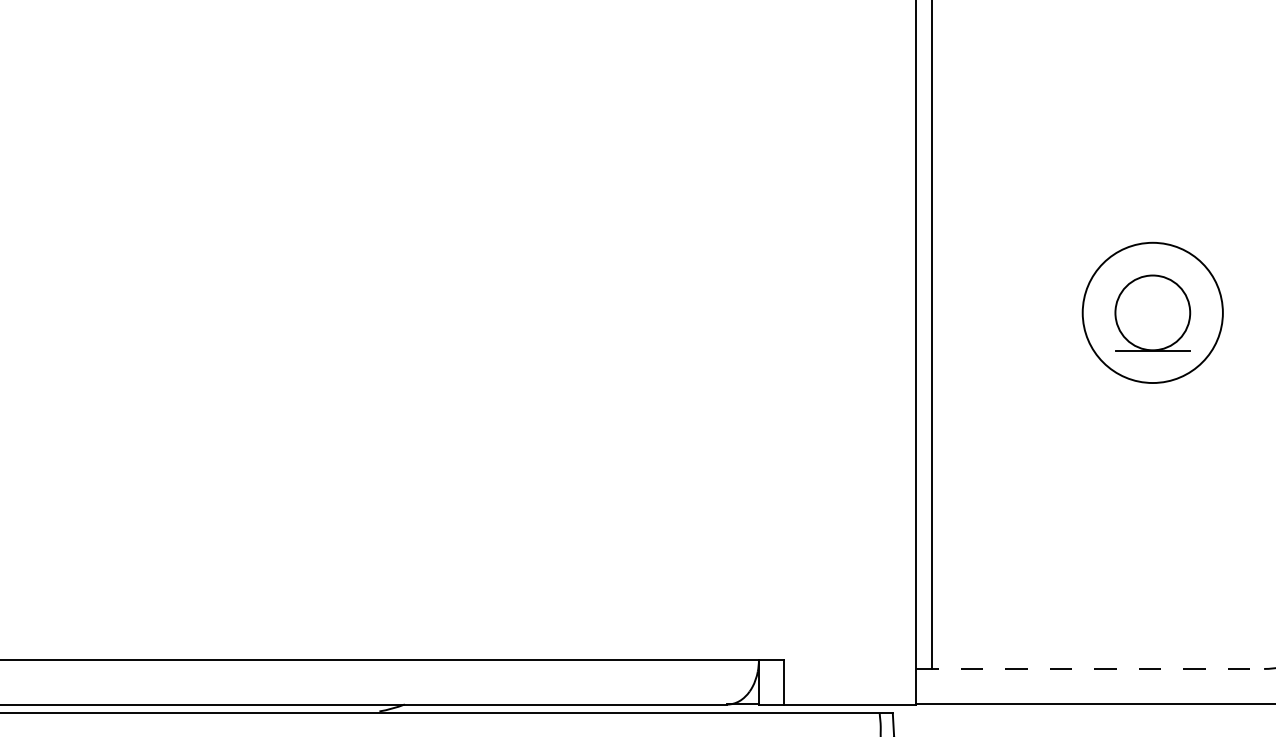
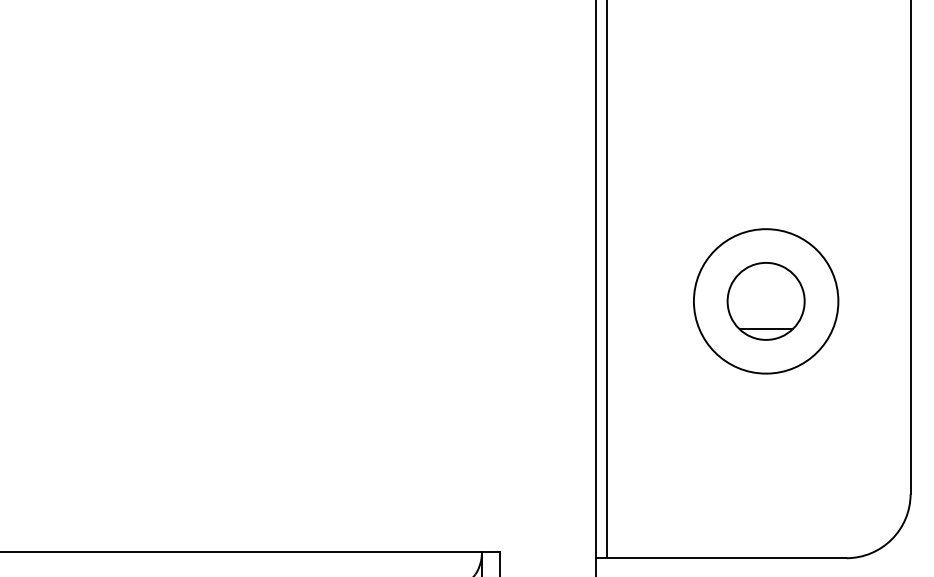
circle: (1151, 311) -> (765, 300), size x1.43
circle: (1151, 313) -> (765, 301), size x1.43
line: (1090, 669) -> (721, 558), dashed -> solid

